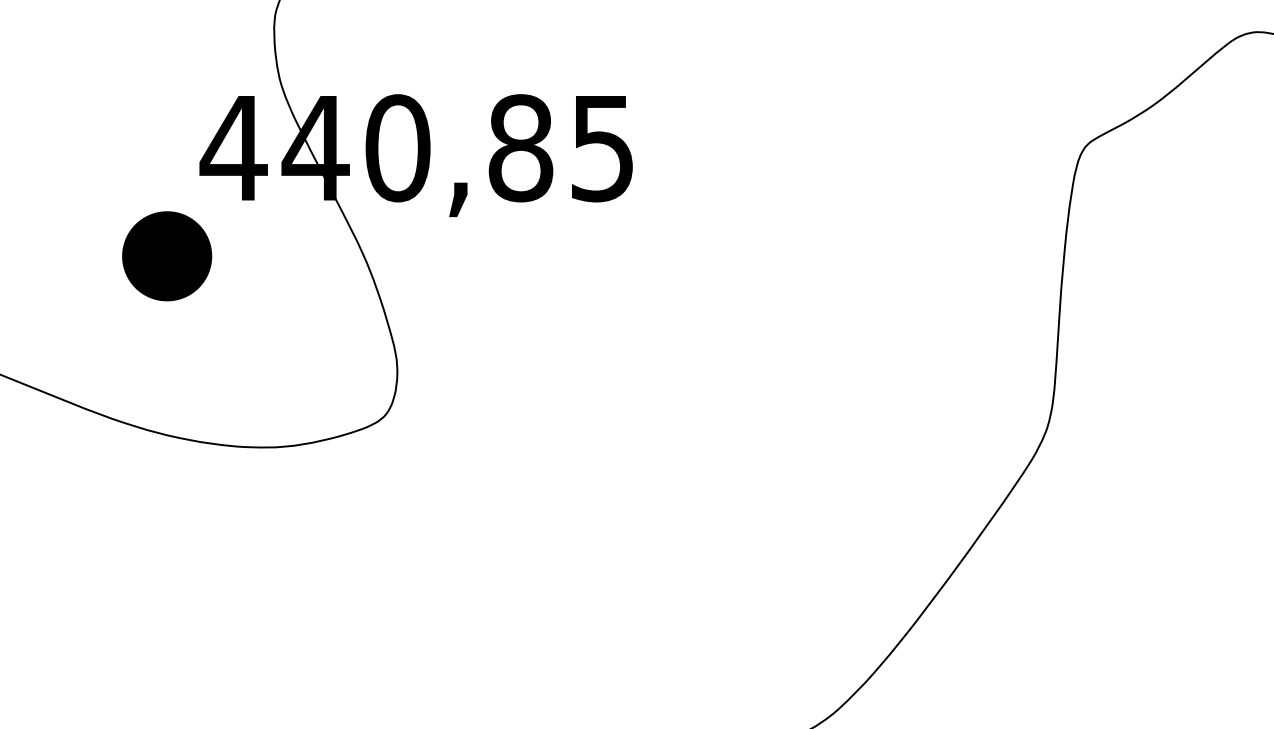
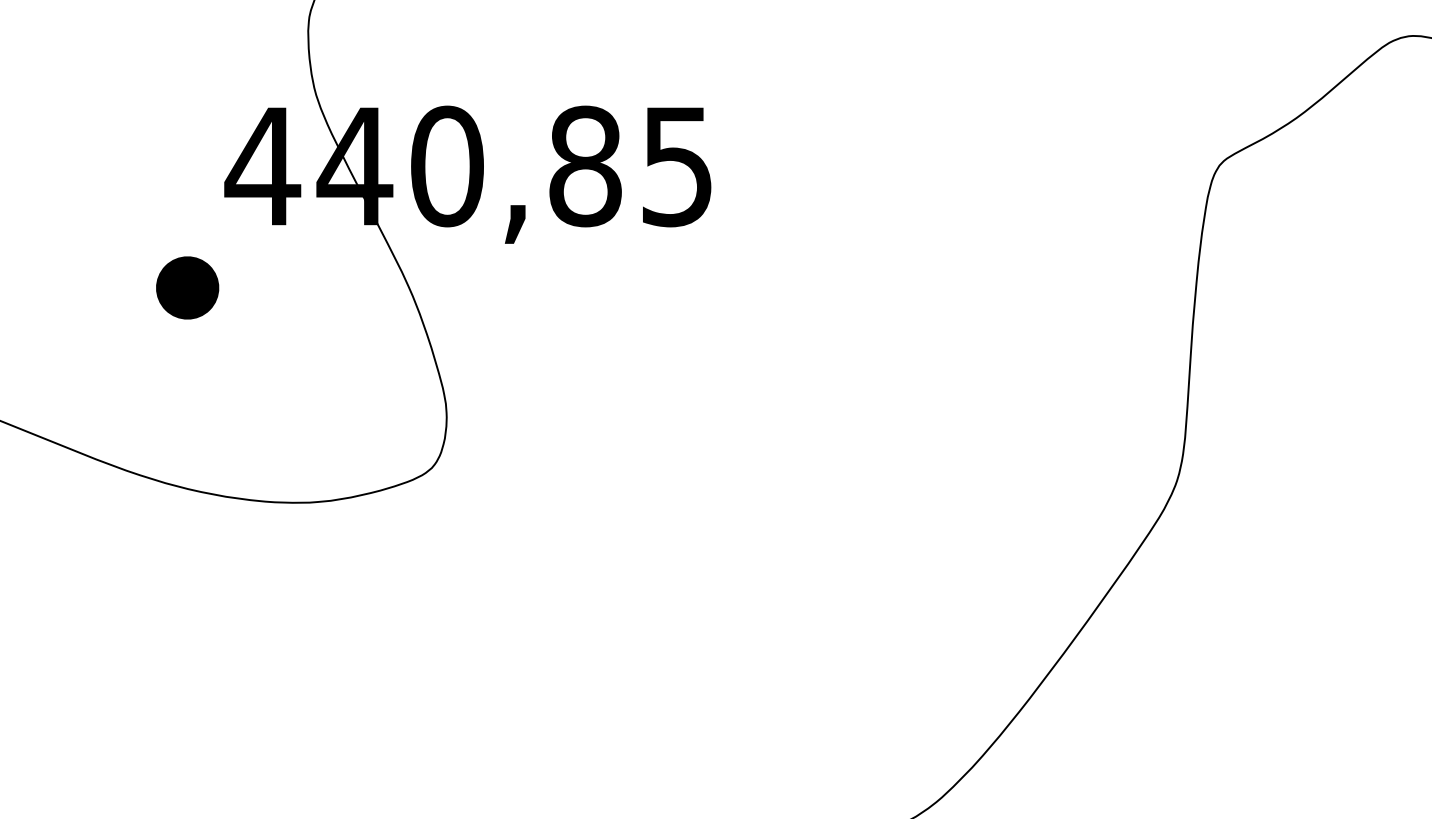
part: (166, 256) -> (187, 288), size x0.62

